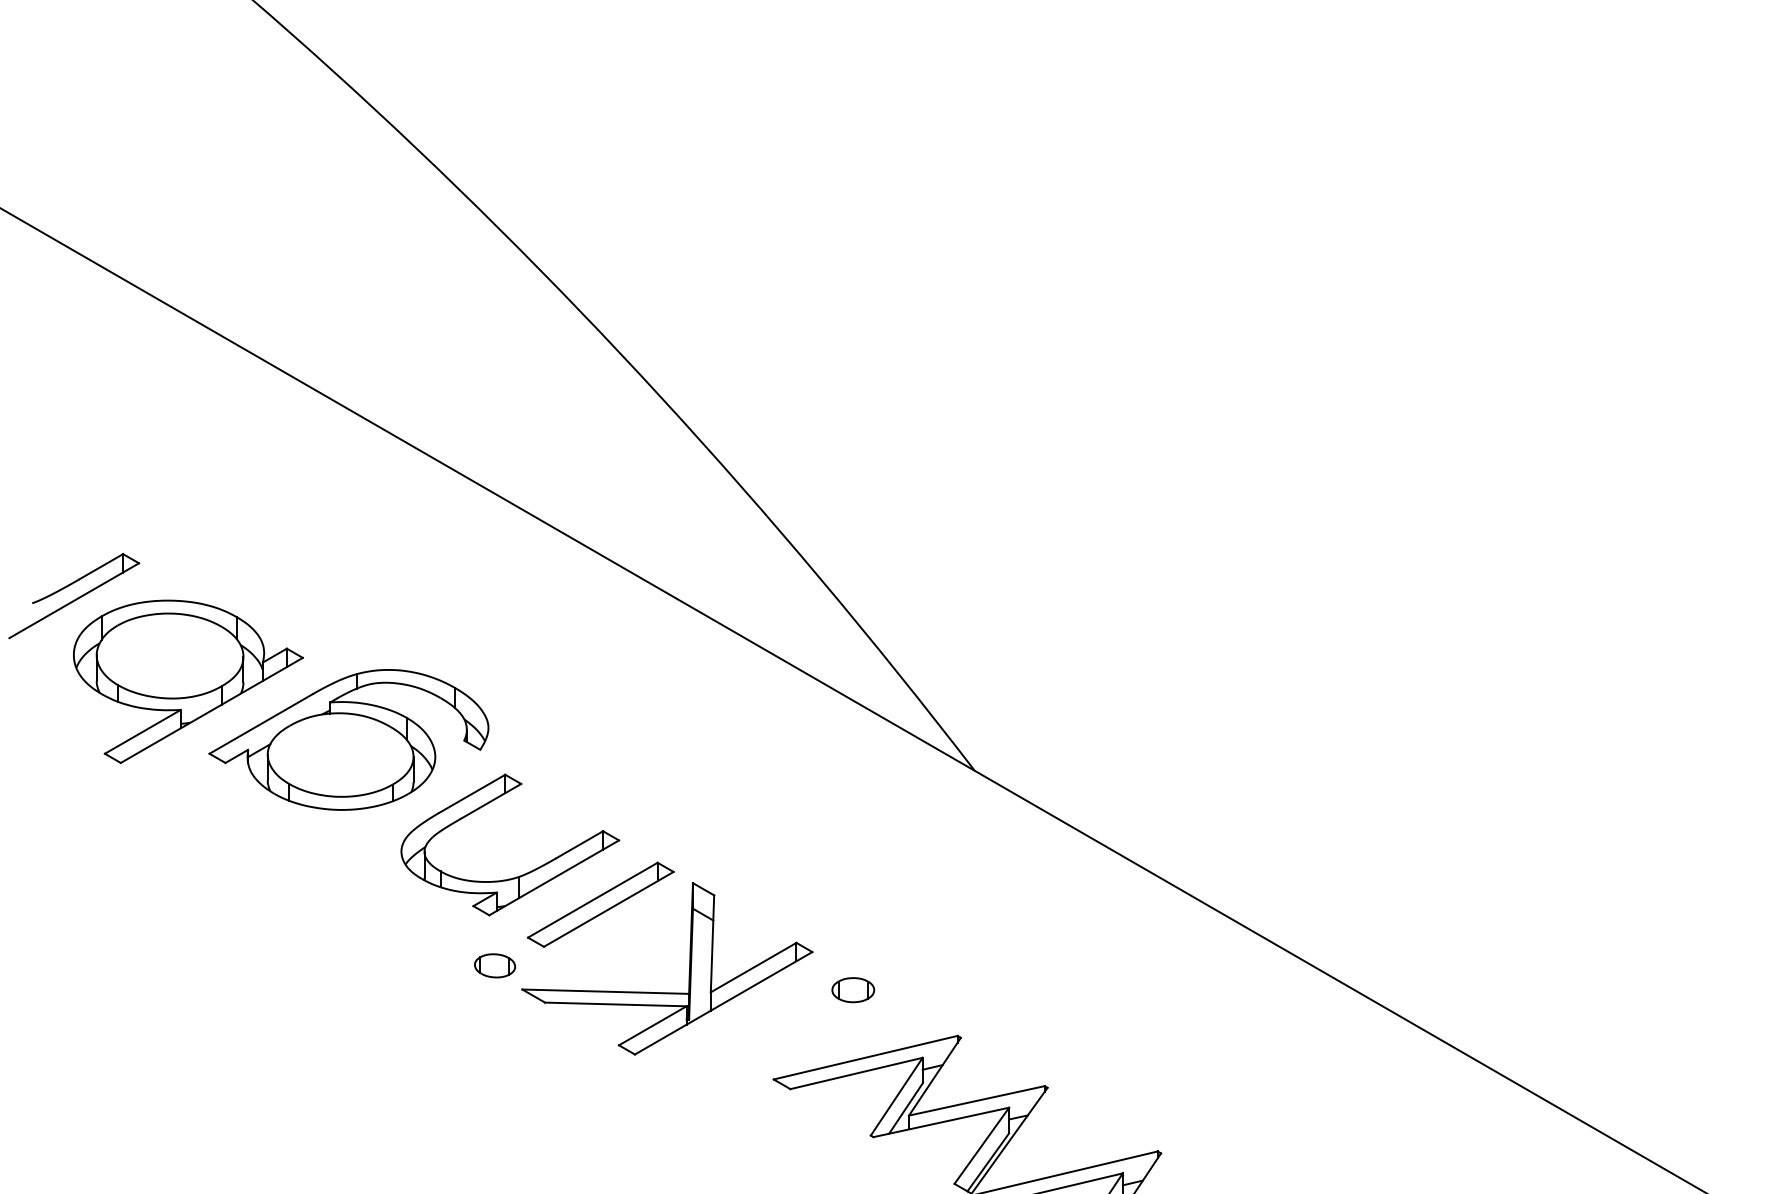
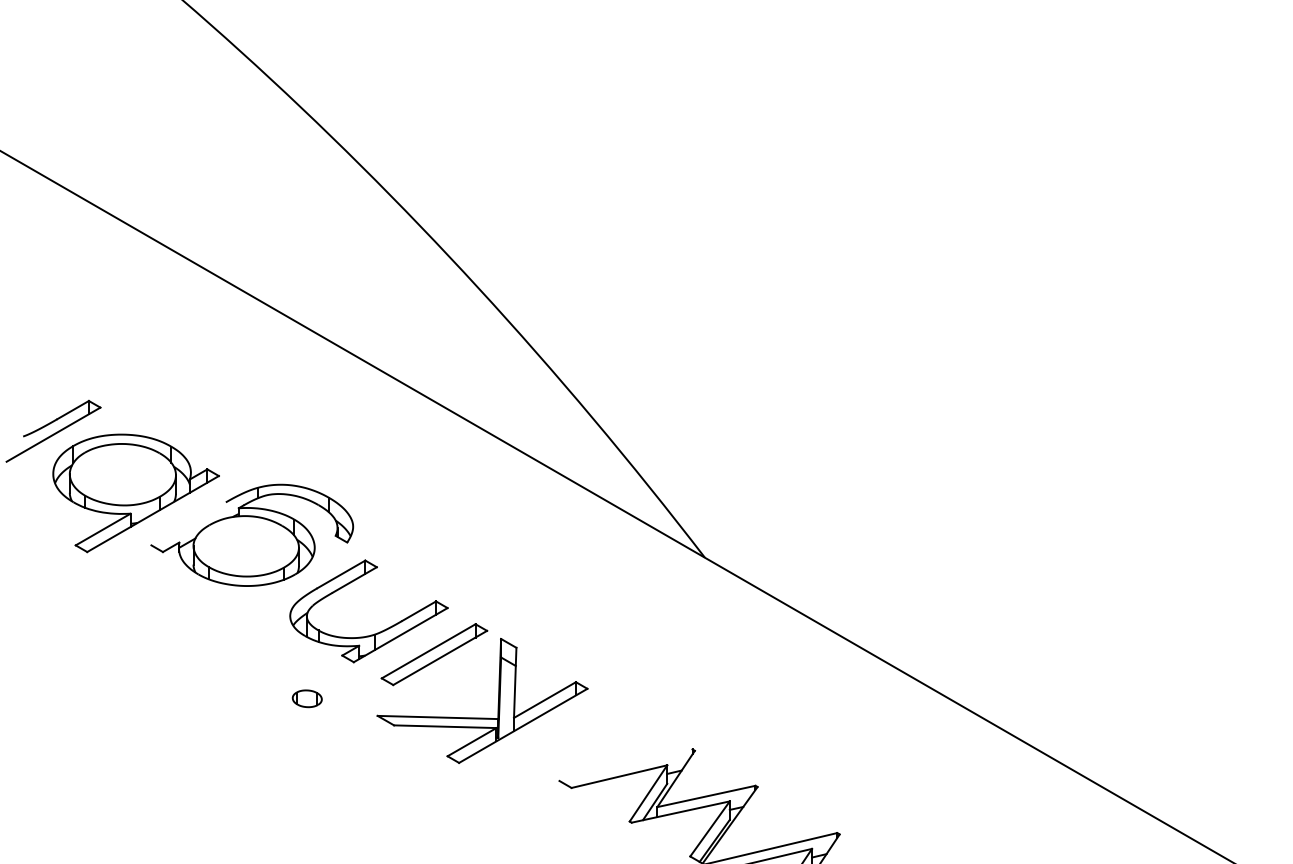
line: (260, 723) -> (188, 523), removed
part: (494, 965) -> (306, 698), moved
part: (853, 990) -> (617, 716), removed
line: (865, 1057) -> (625, 765), removed

